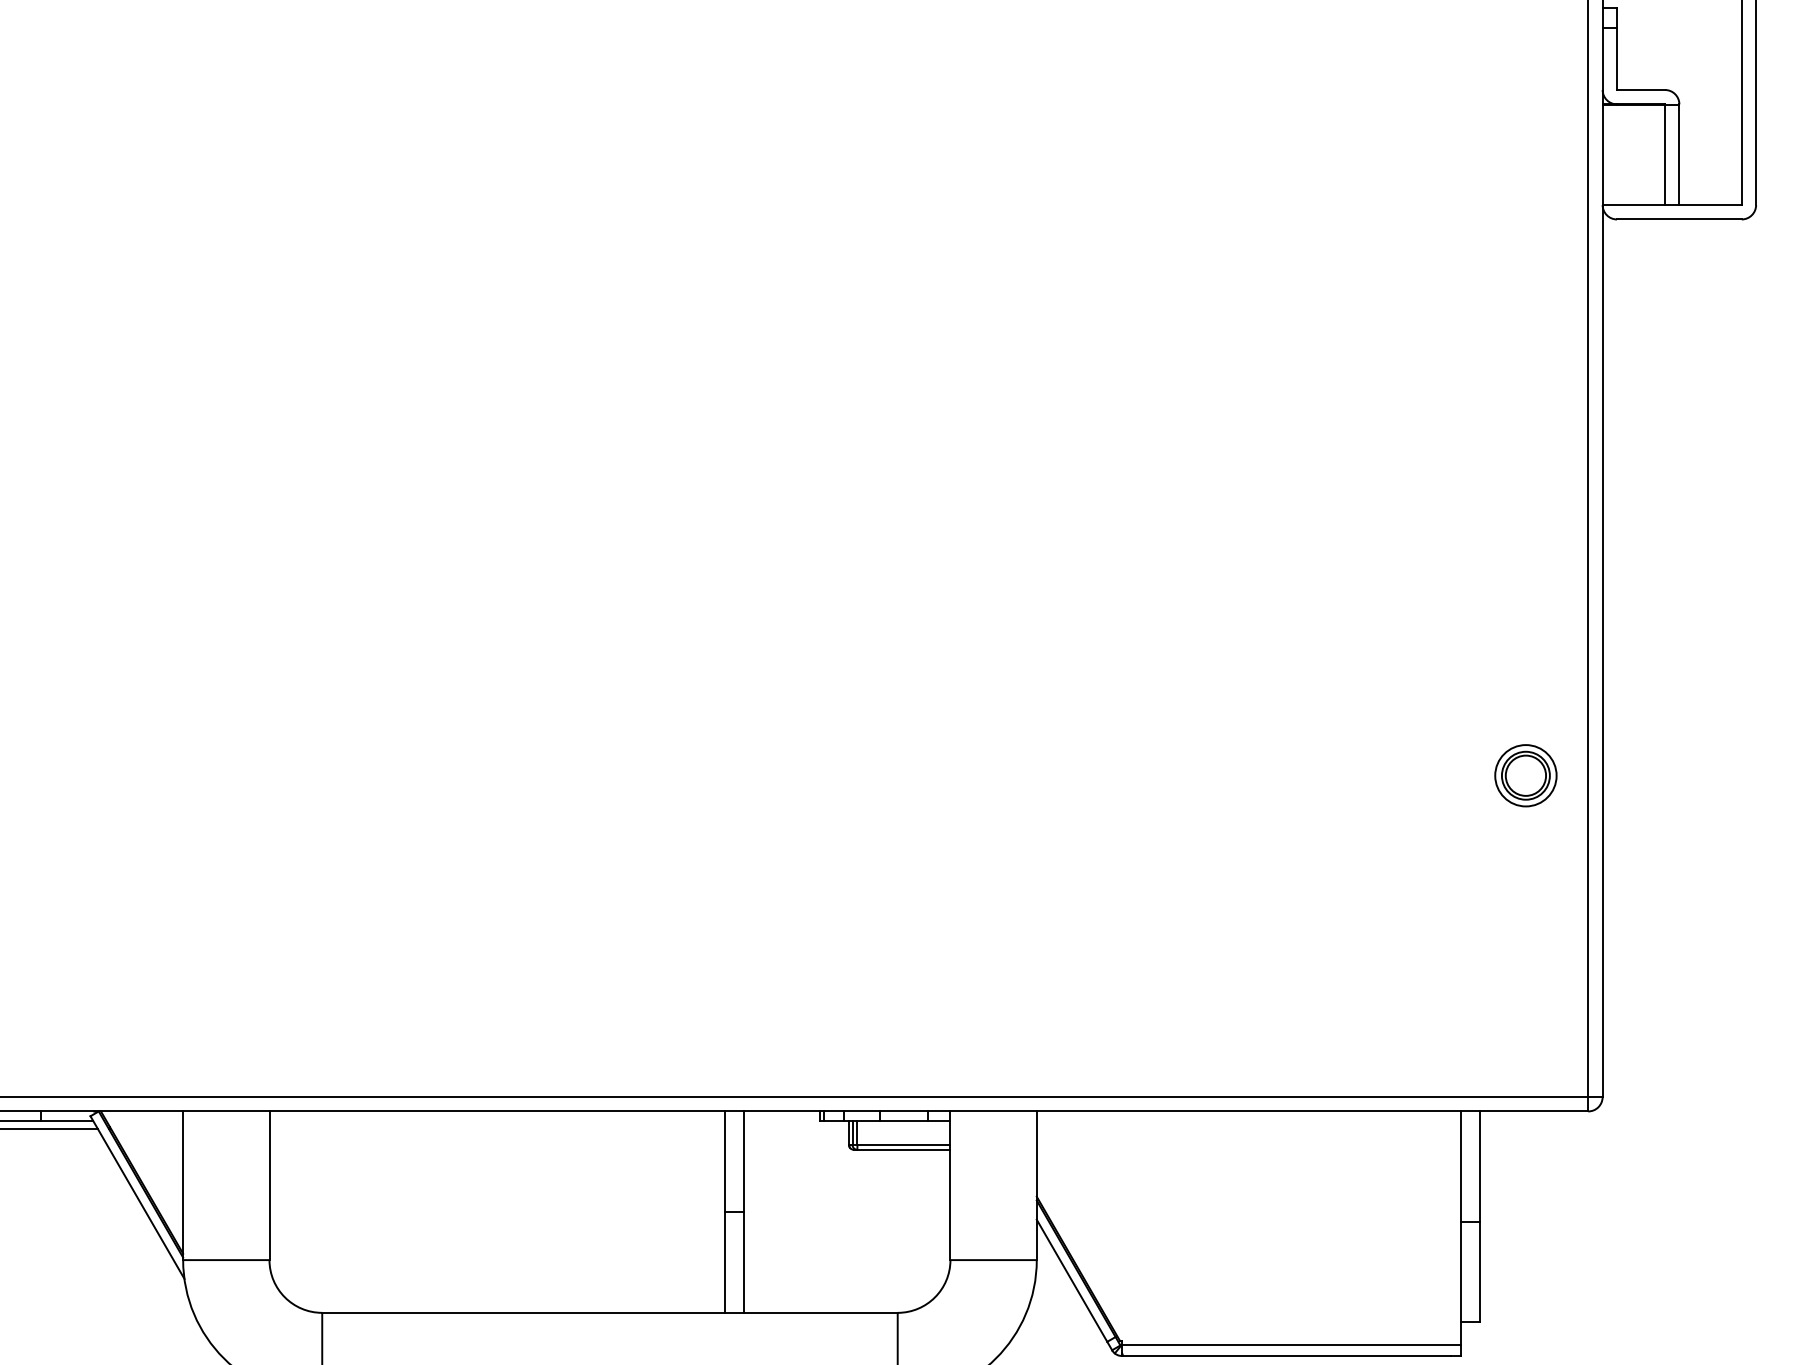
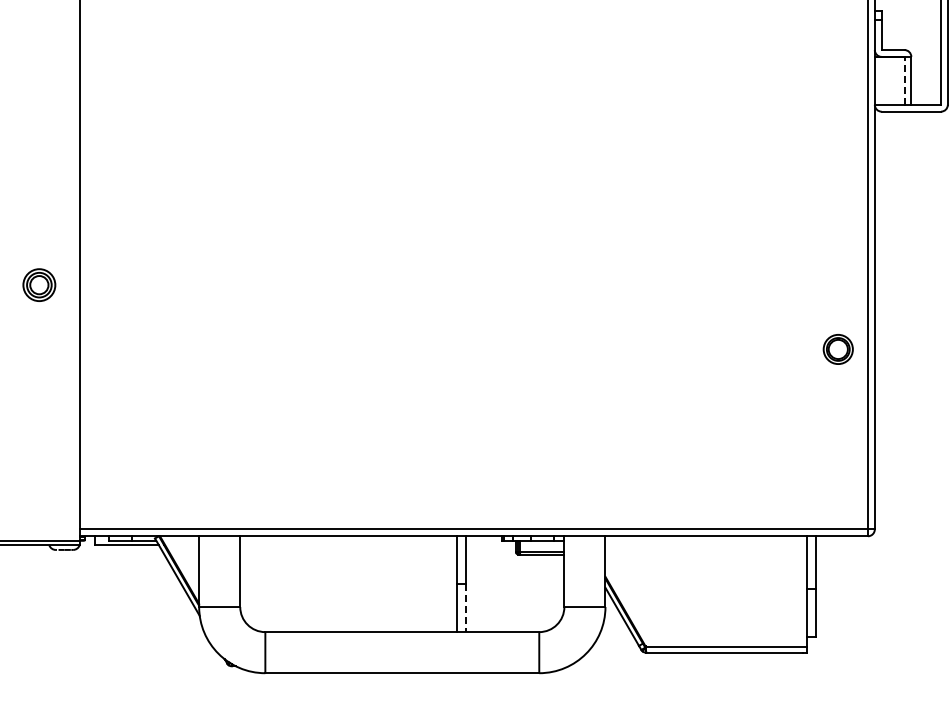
line: (1665, 156) -> (904, 81), solid -> dashed
part: (1524, 775) -> (837, 349), moved
line: (744, 1263) -> (466, 608), solid -> dashed

